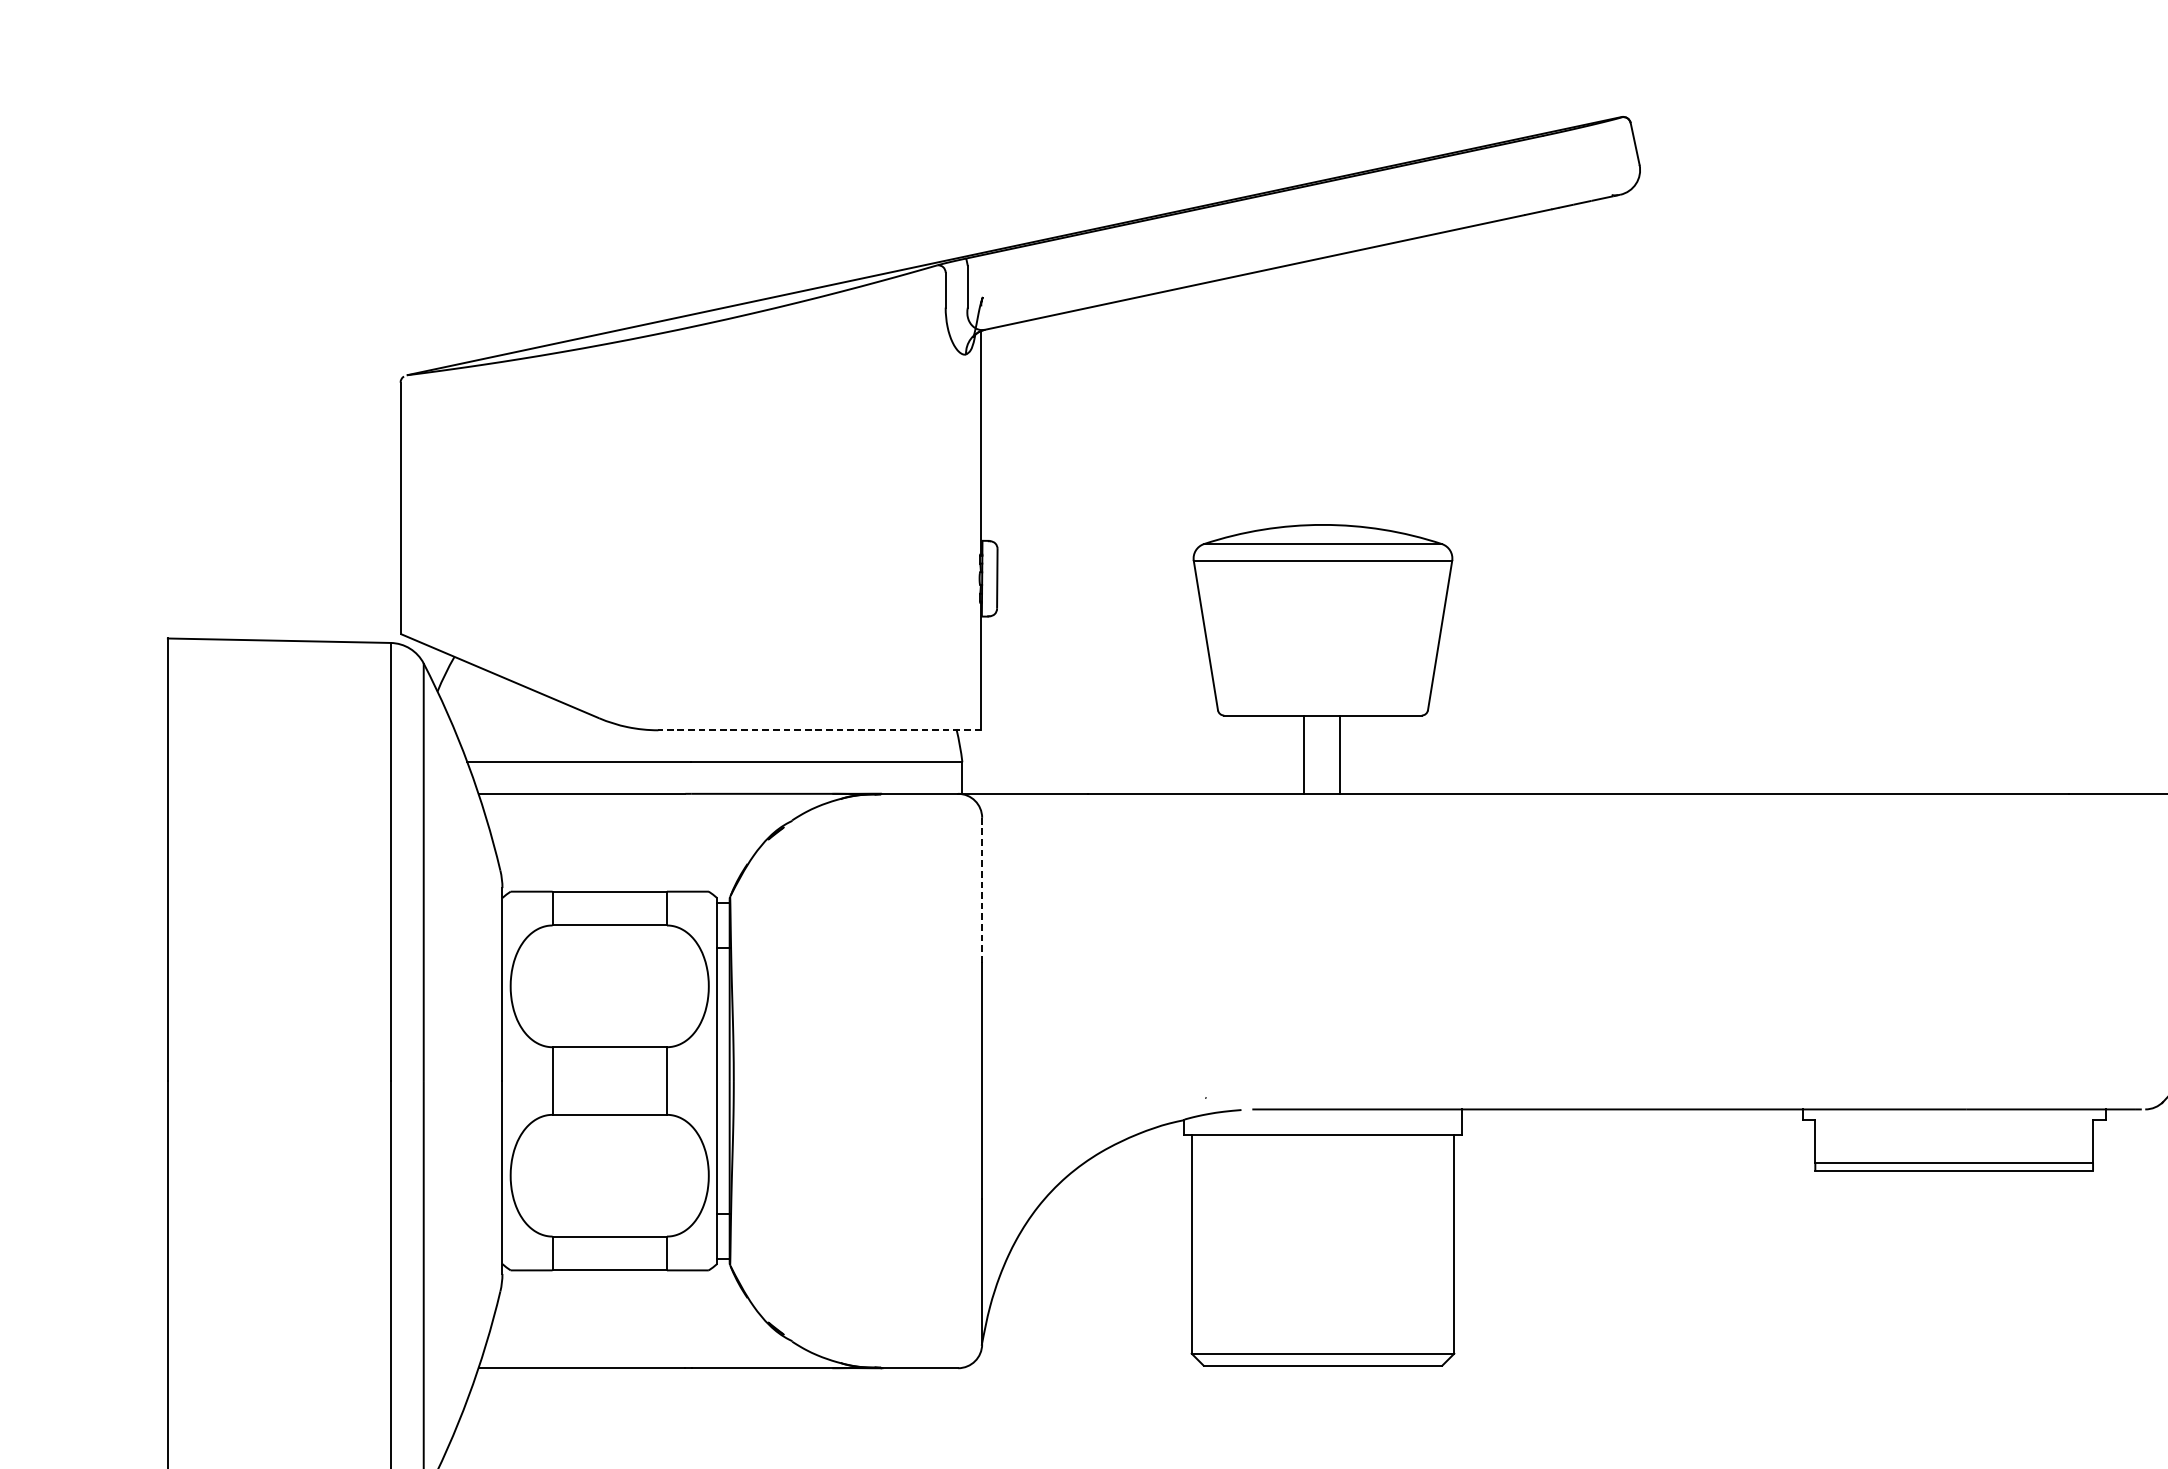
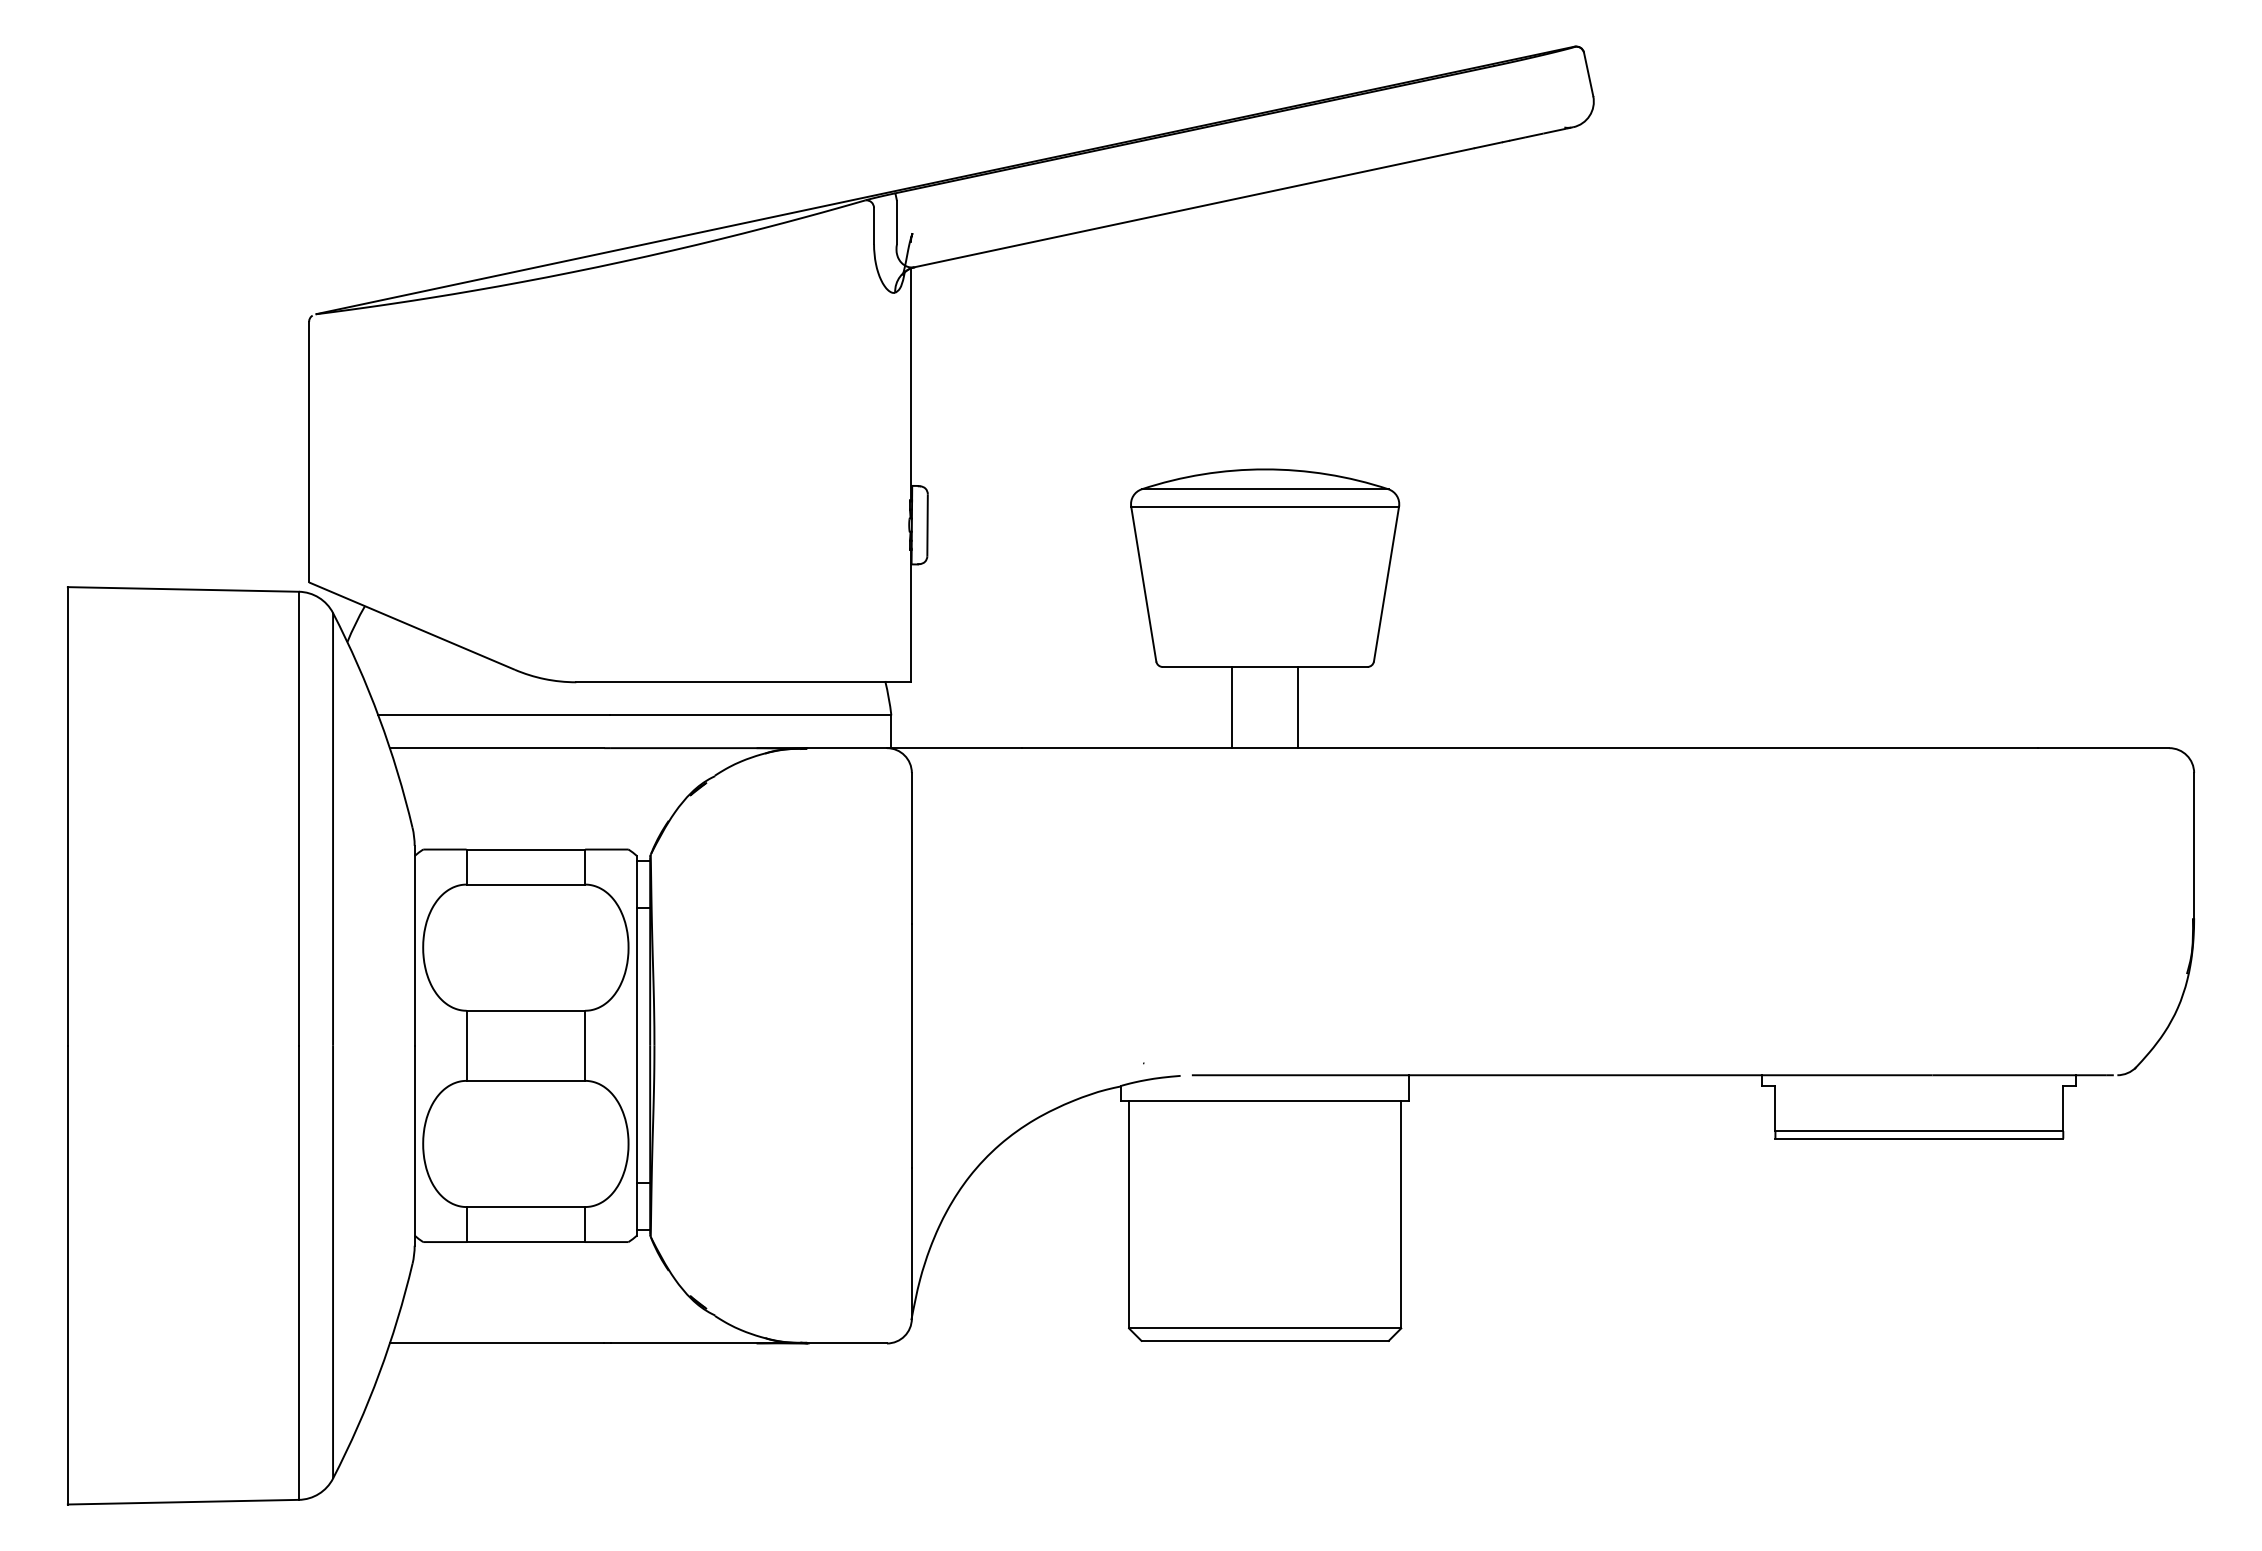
line: (819, 730) -> (743, 682), dashed -> solid
line: (1304, 754) -> (1297, 707), moved
line: (1339, 754) -> (1232, 707), moved
line: (981, 890) -> (911, 848), dashed -> solid

